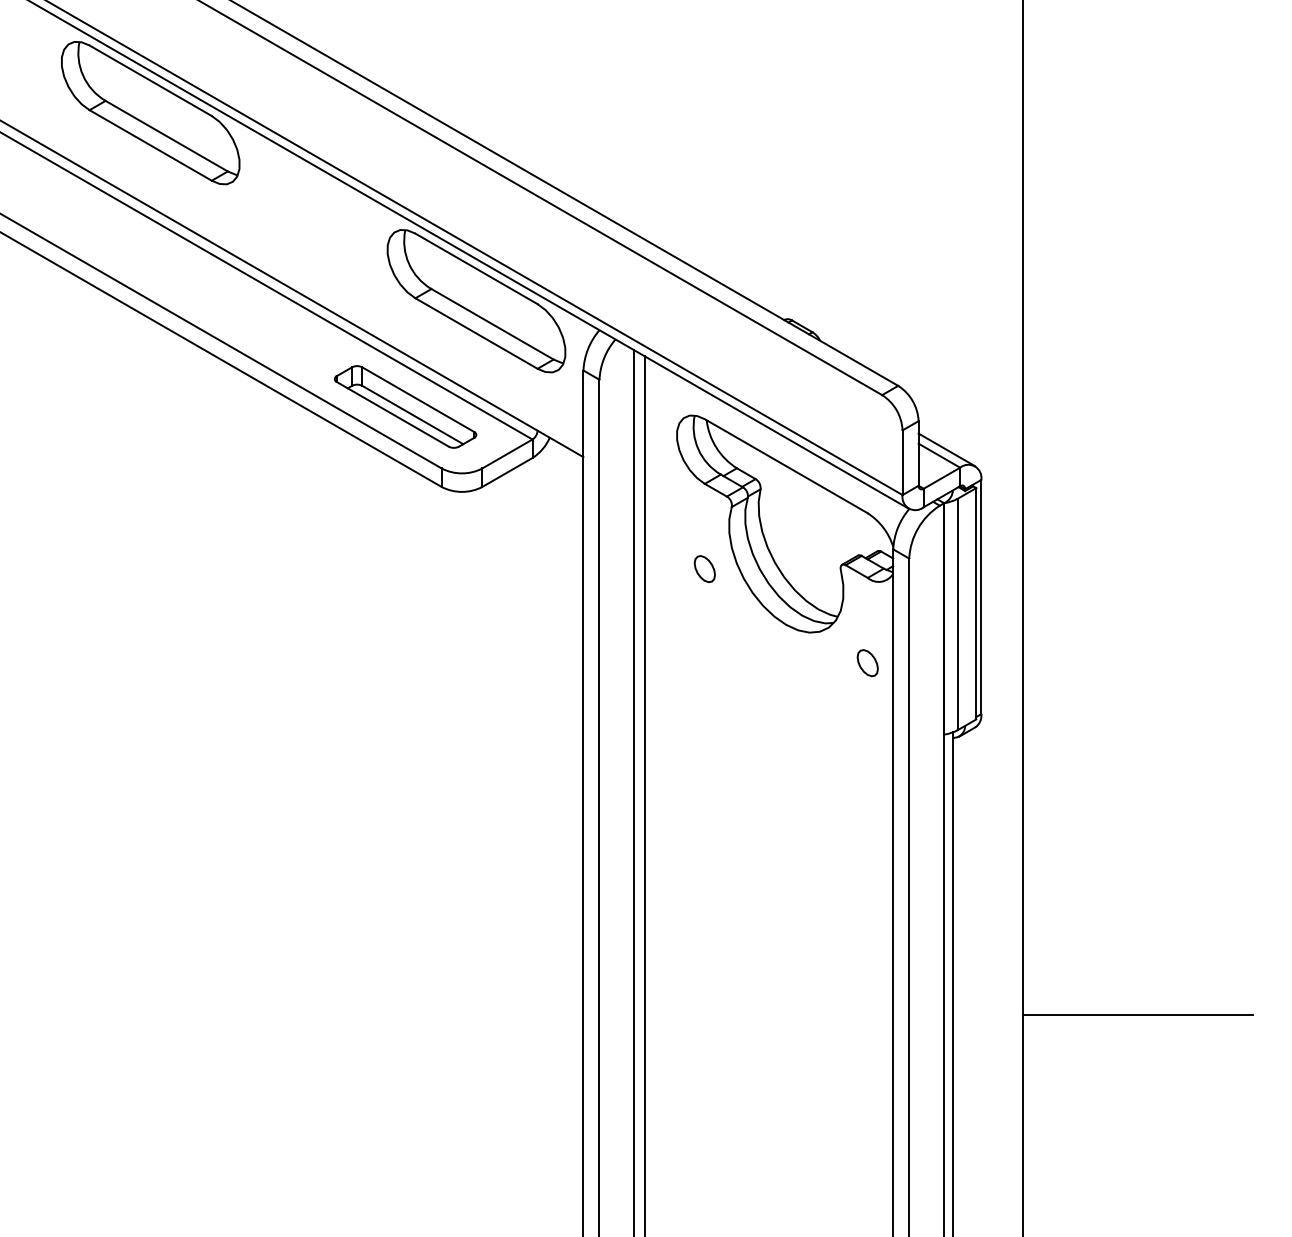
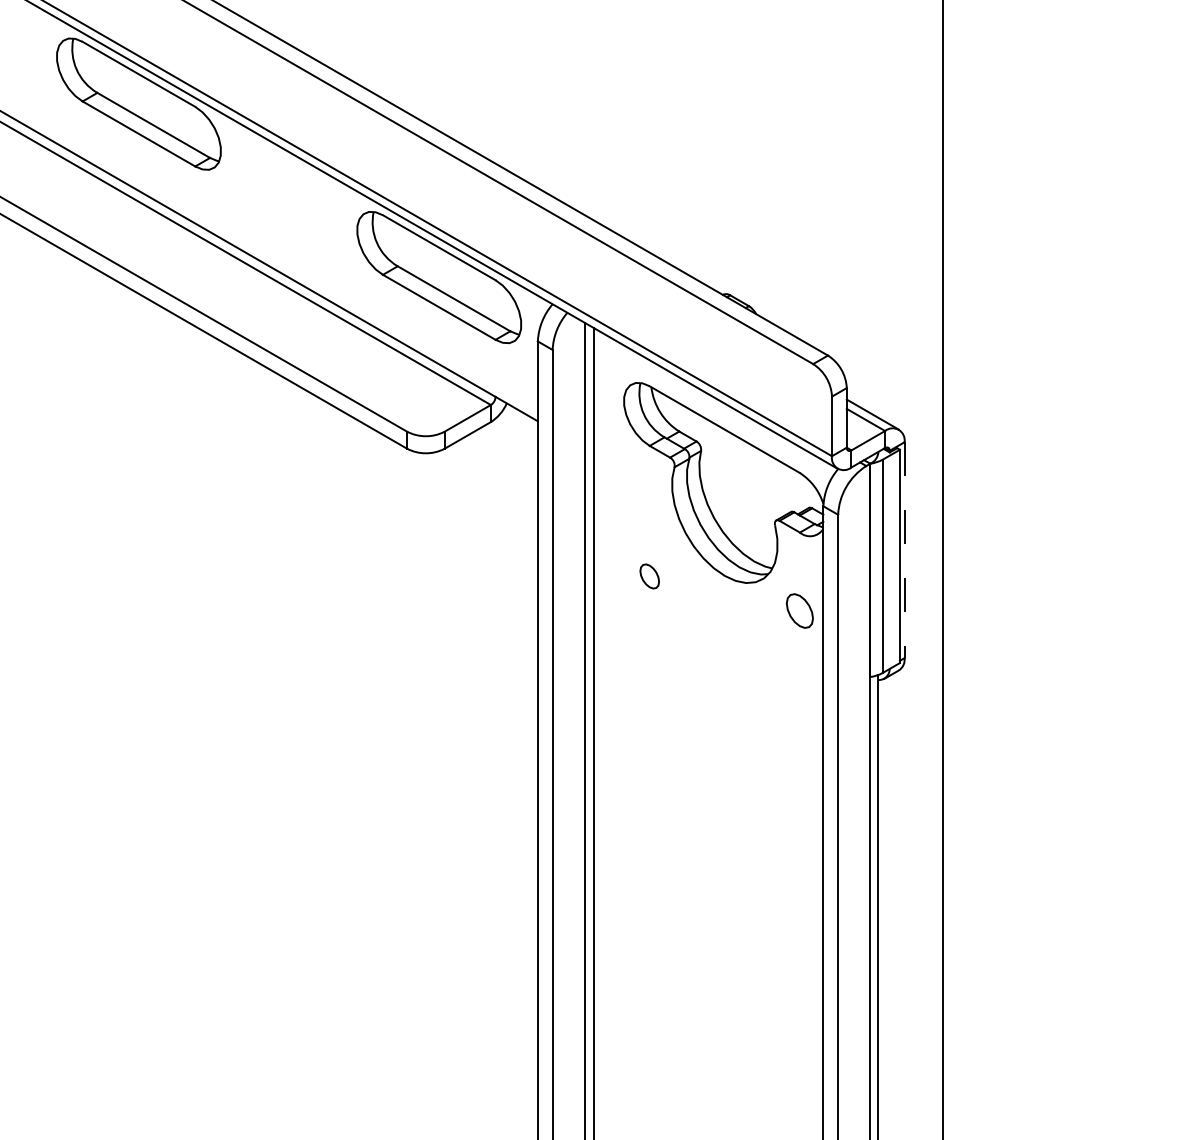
part: (405, 406) -> (373, 374), removed
part: (704, 569) -> (649, 576), moved
line: (981, 597) -> (904, 550), solid -> dashed
part: (867, 663) -> (799, 611), size x1.4
line: (1137, 1015) -> (1048, 935), removed

